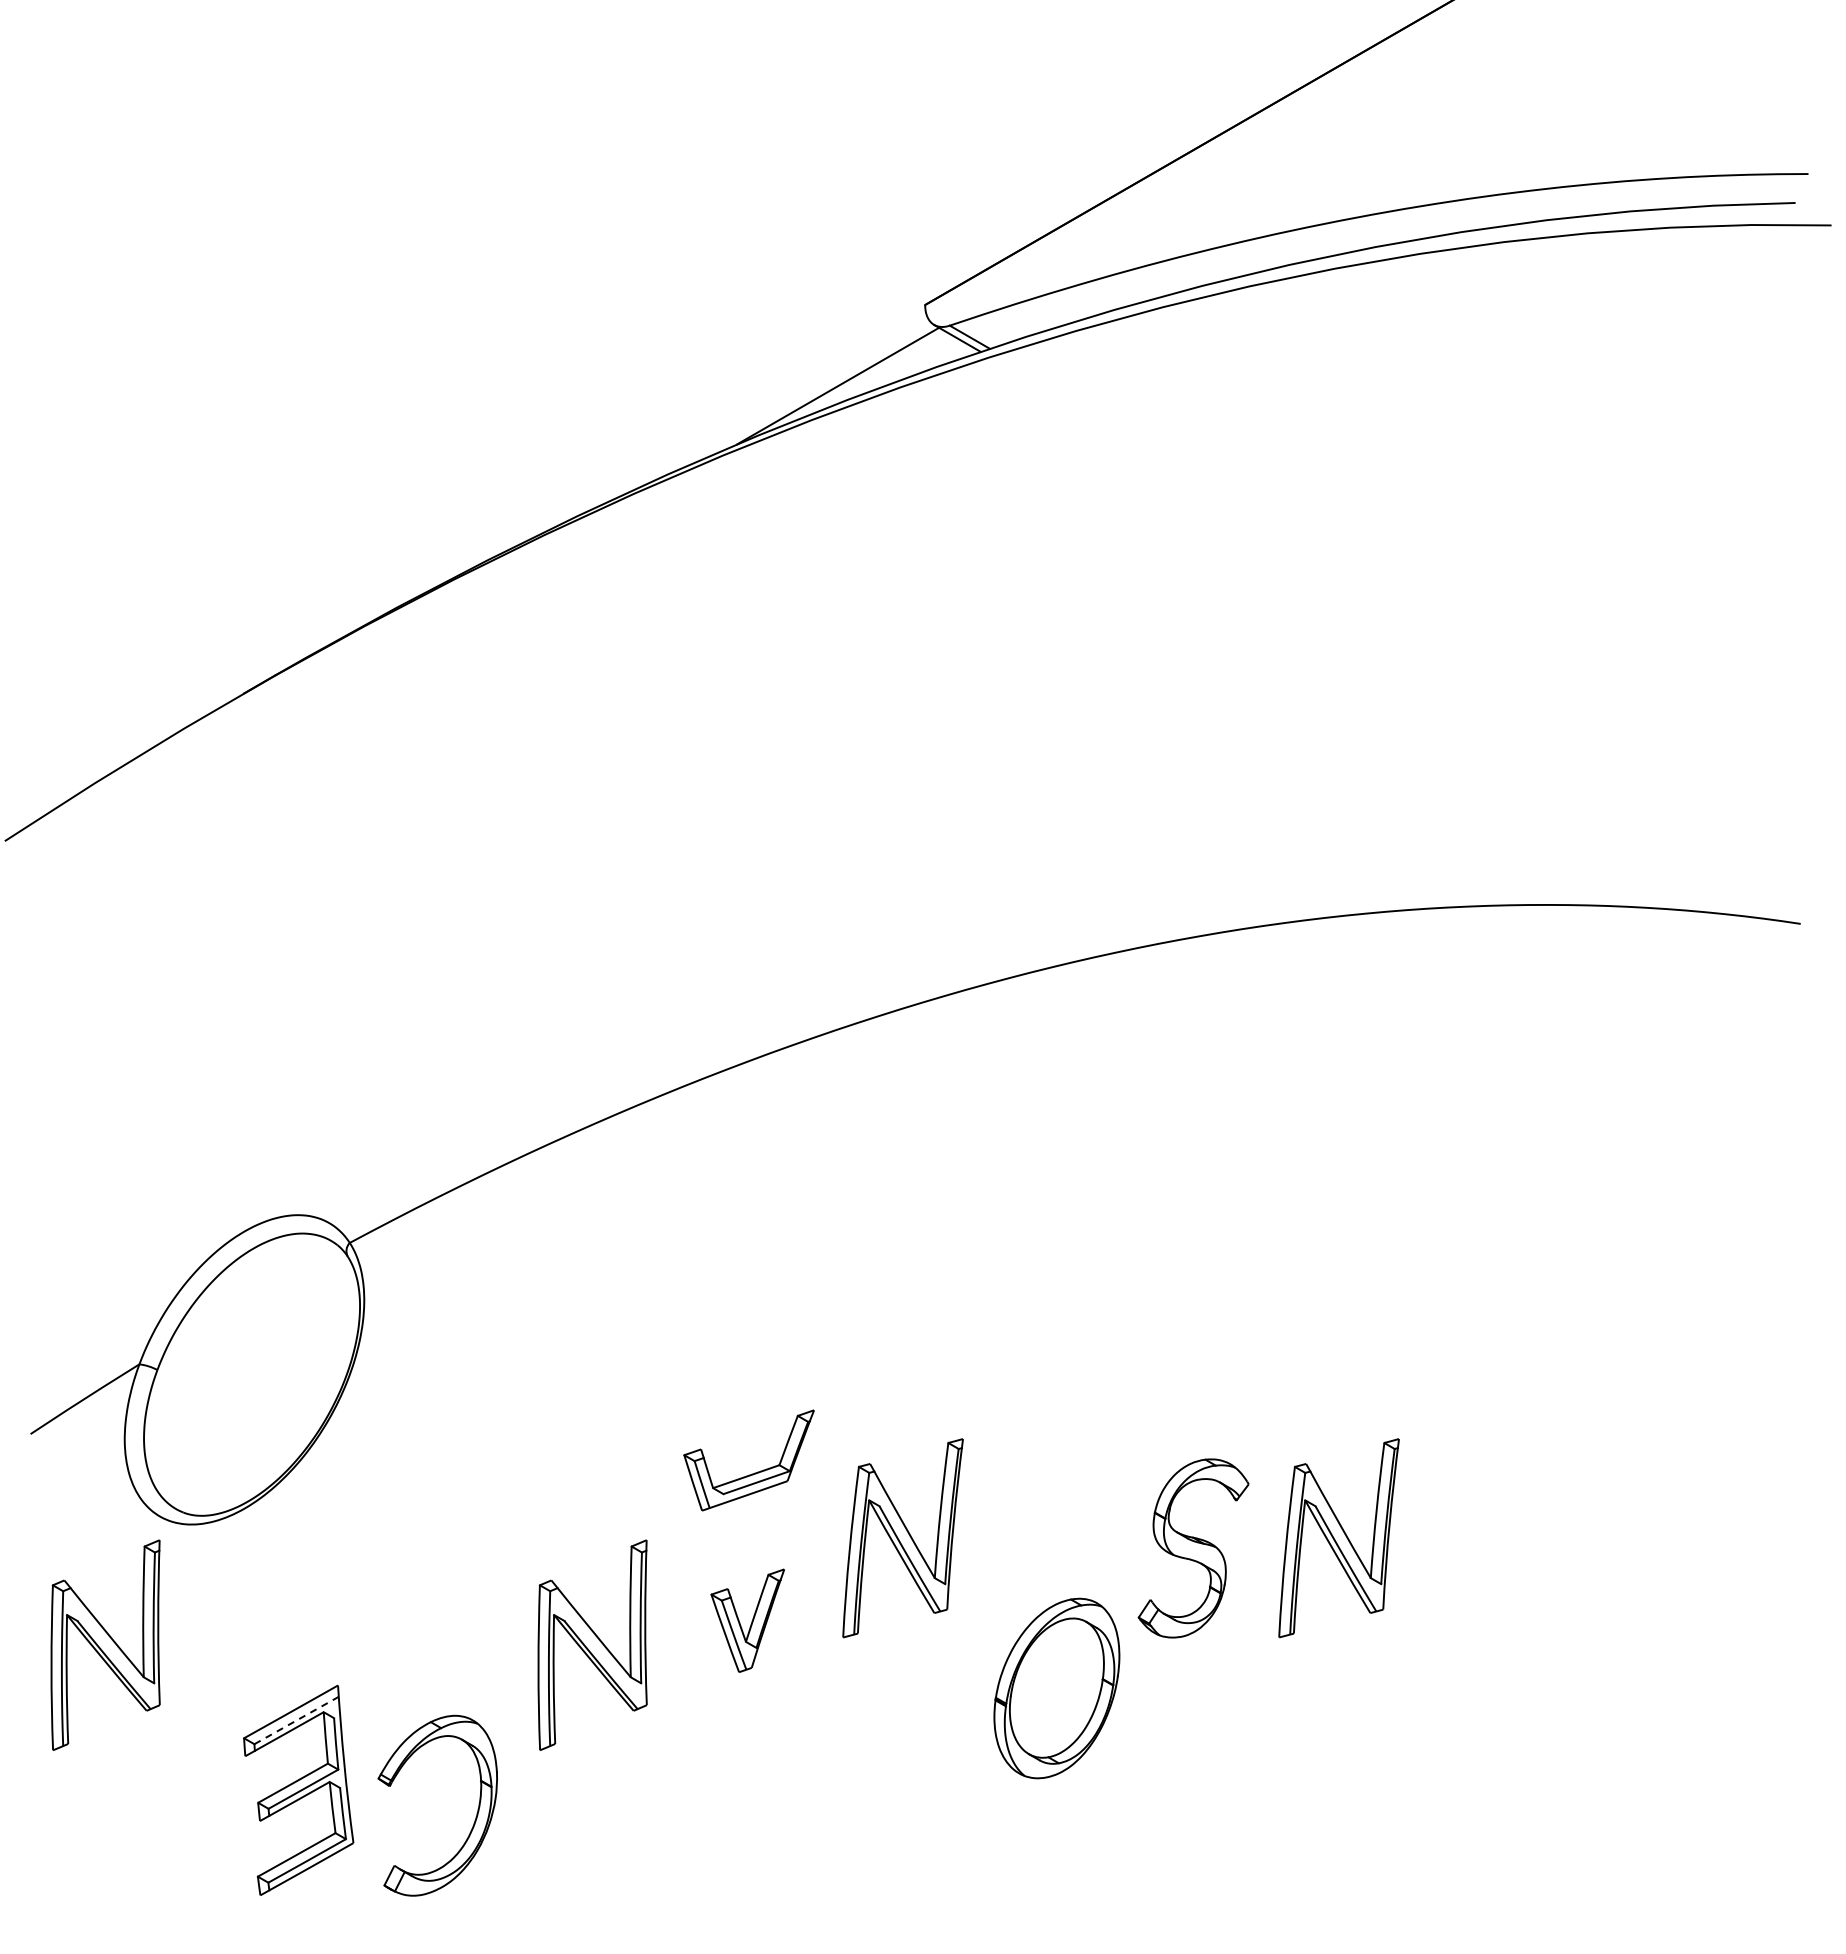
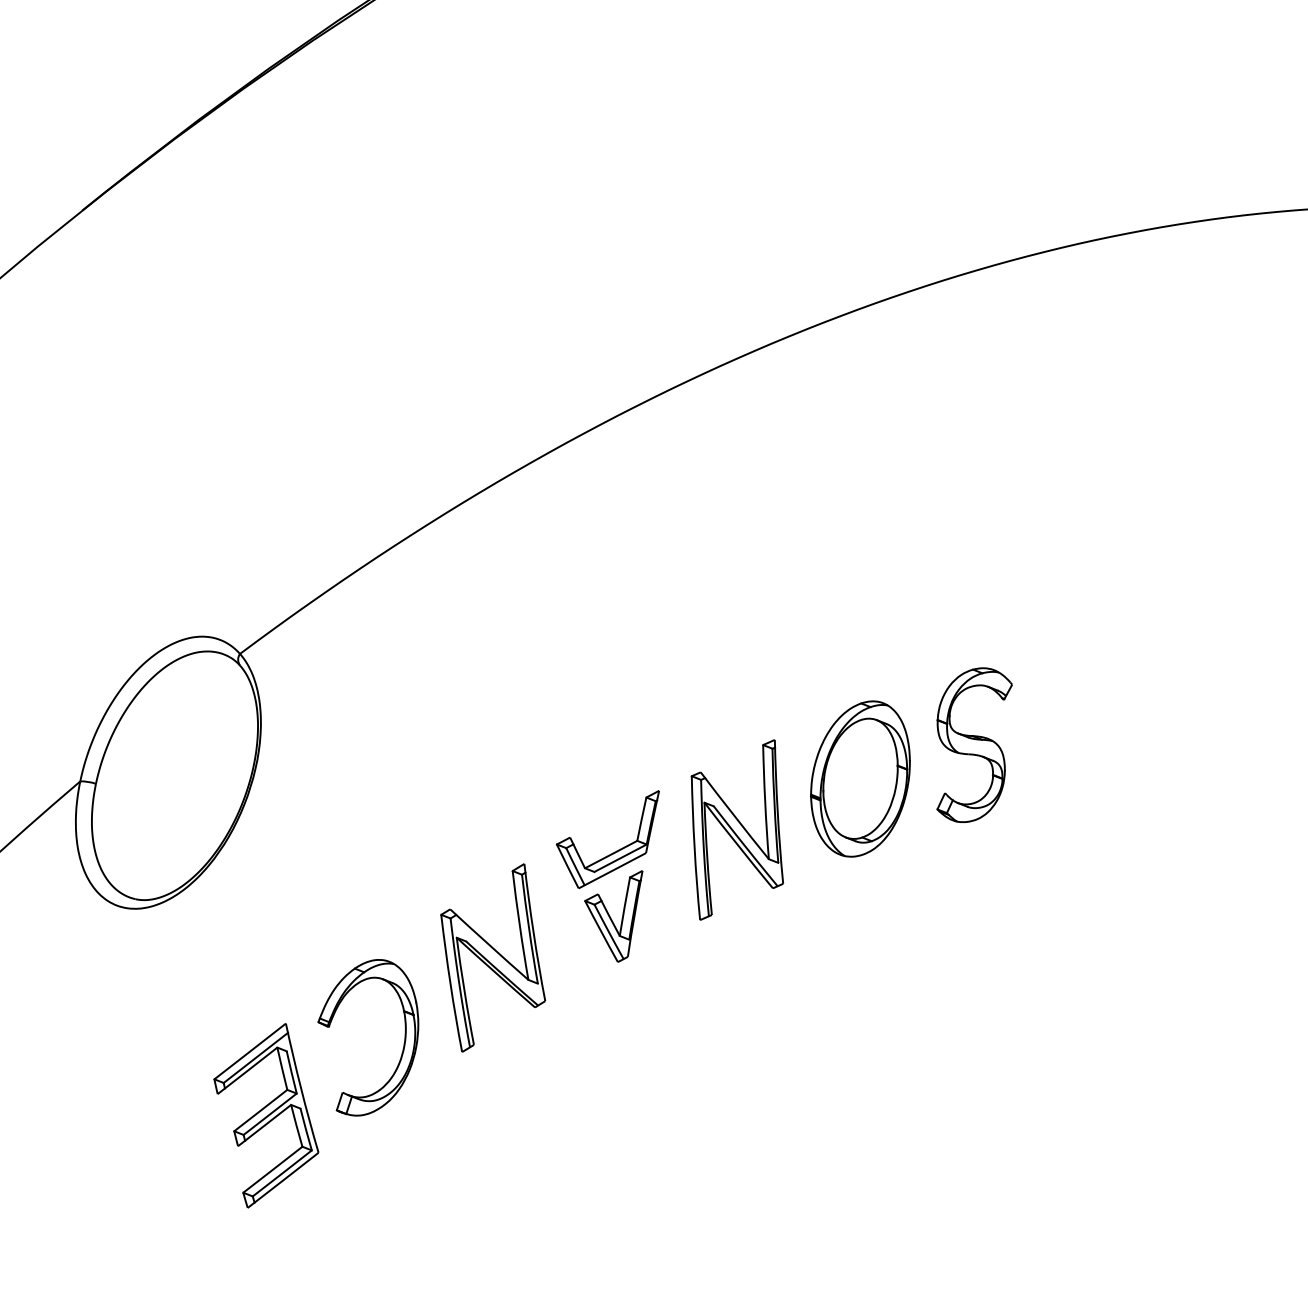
part: (754, 1472) -> (617, 850), moved
part: (1338, 1538) -> (1099, 775), removed
part: (1193, 1548) -> (974, 745), moved
part: (105, 1644) -> (87, 1018), removed
part: (1056, 1688) -> (860, 779), moved
line: (296, 1720) -> (255, 1057), dashed -> solid
part: (476, 1813) -> (404, 1038), moved

